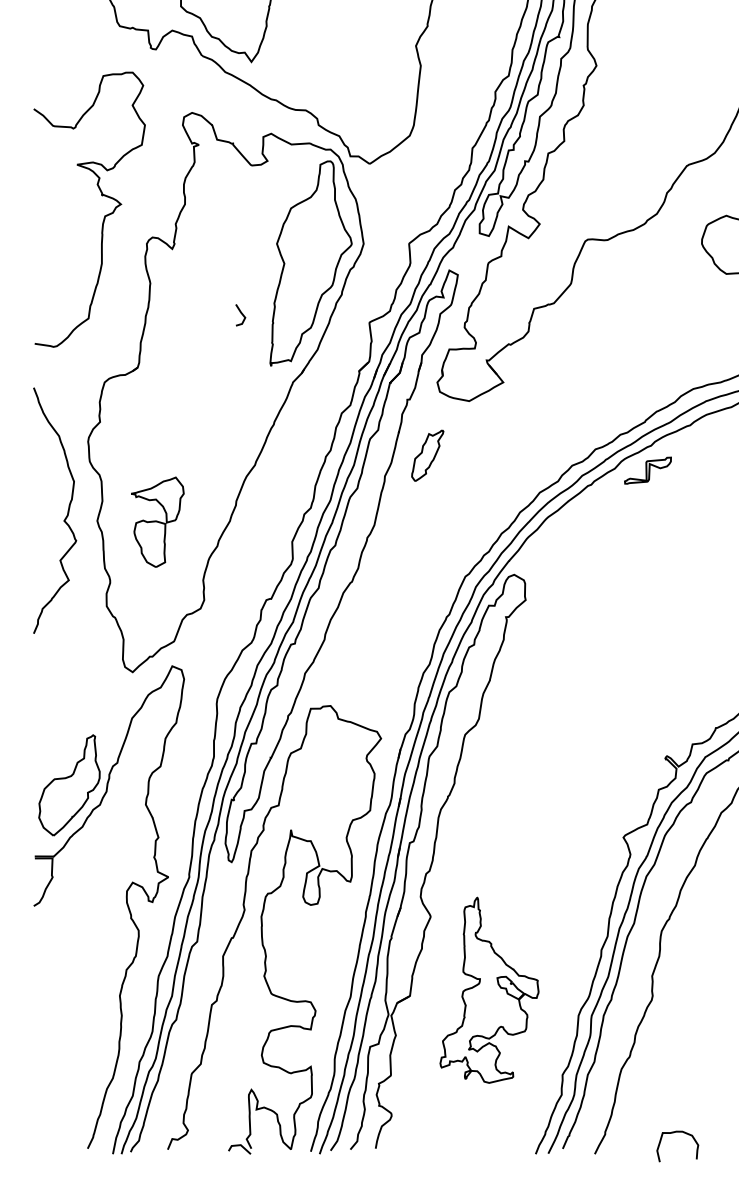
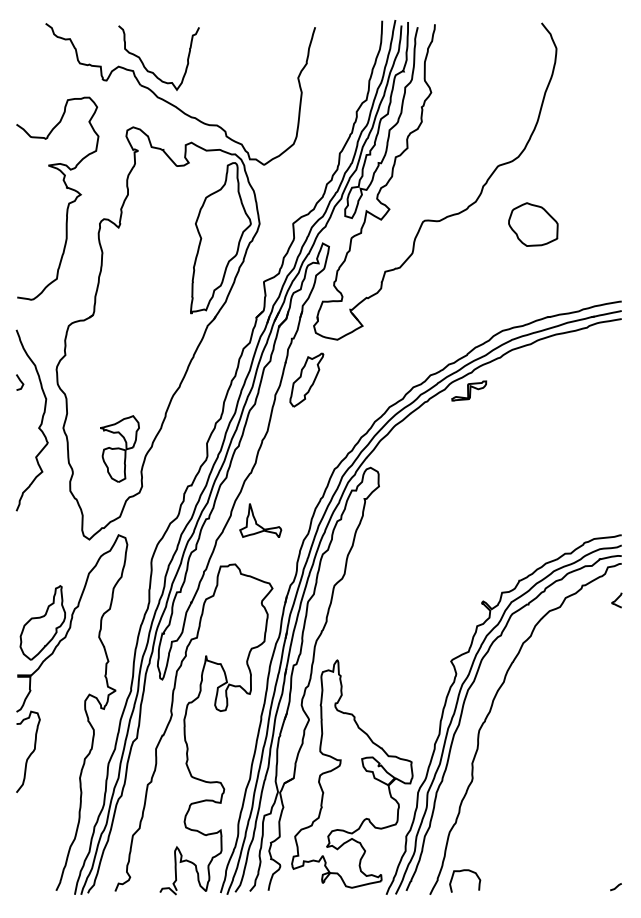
line: (241, 315) -> (20, 382), moved
part: (427, 455) -> (306, 379), size x1.43
part: (157, 521) -> (119, 448), moved
part: (364, 646) -> (260, 520), added
curve: (52, 962) -> (30, 753), added
part: (489, 989) -> (352, 773), size x1.67
curve: (678, 1133) -> (465, 871), moved

